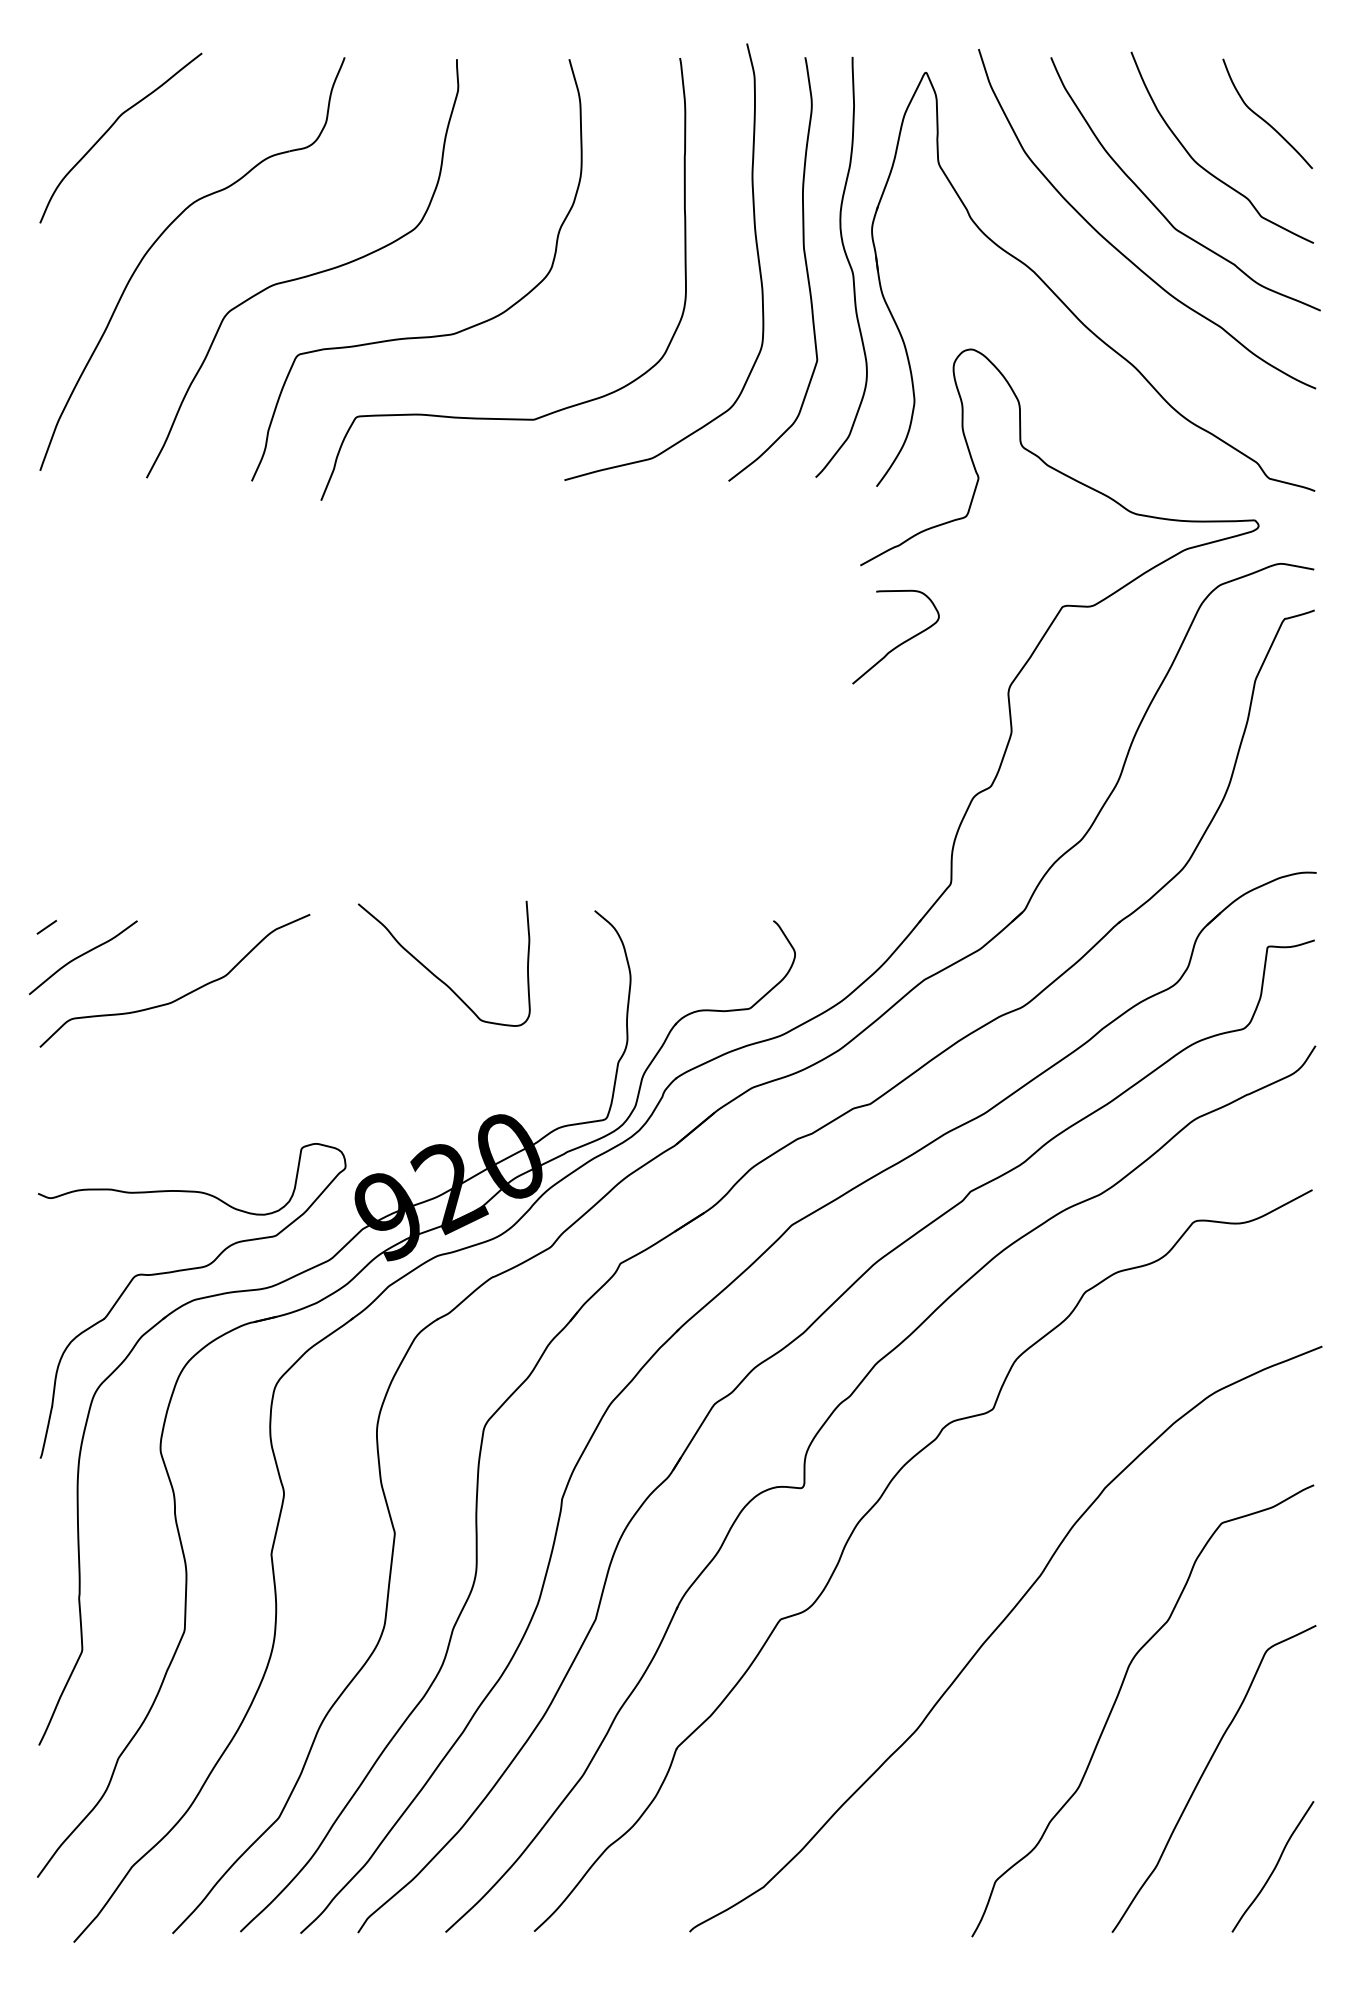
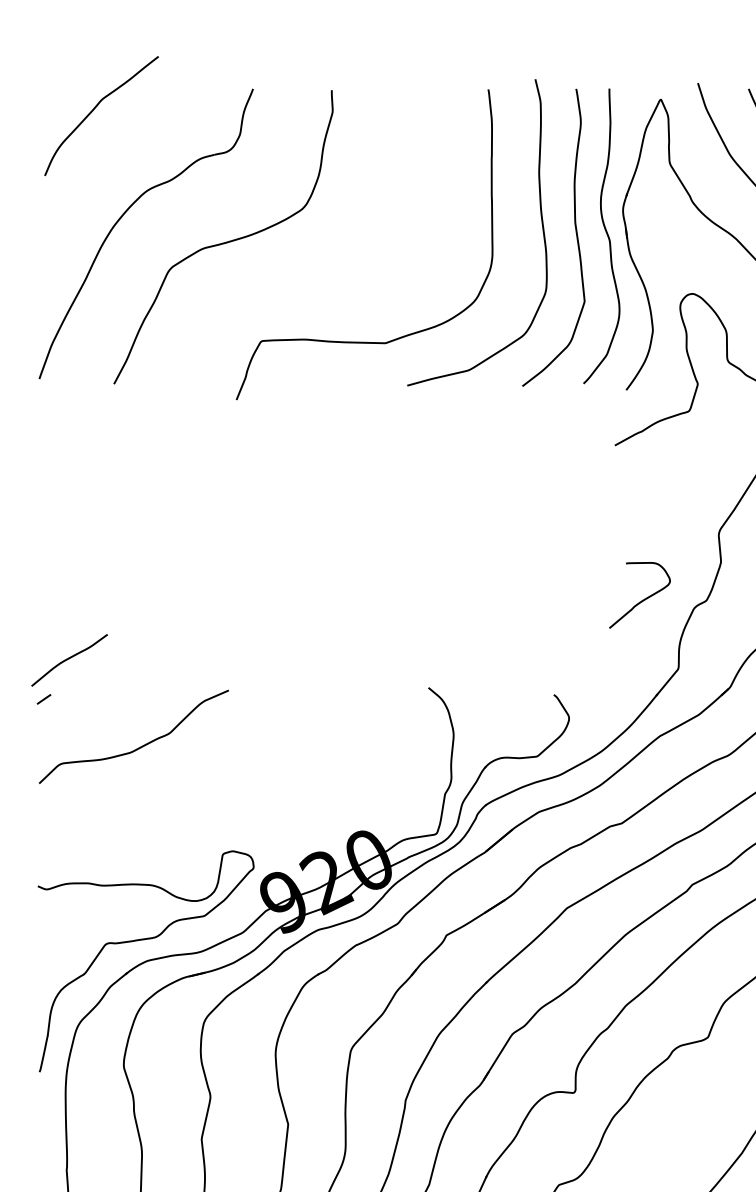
curve: (109, 130) -> (93, 110), moved
curve: (418, 336) -> (304, 284), removed
curve: (898, 644) -> (641, 600), moved
curve: (83, 955) -> (69, 658), moved
curve: (435, 974) -> (316, 732), removed

